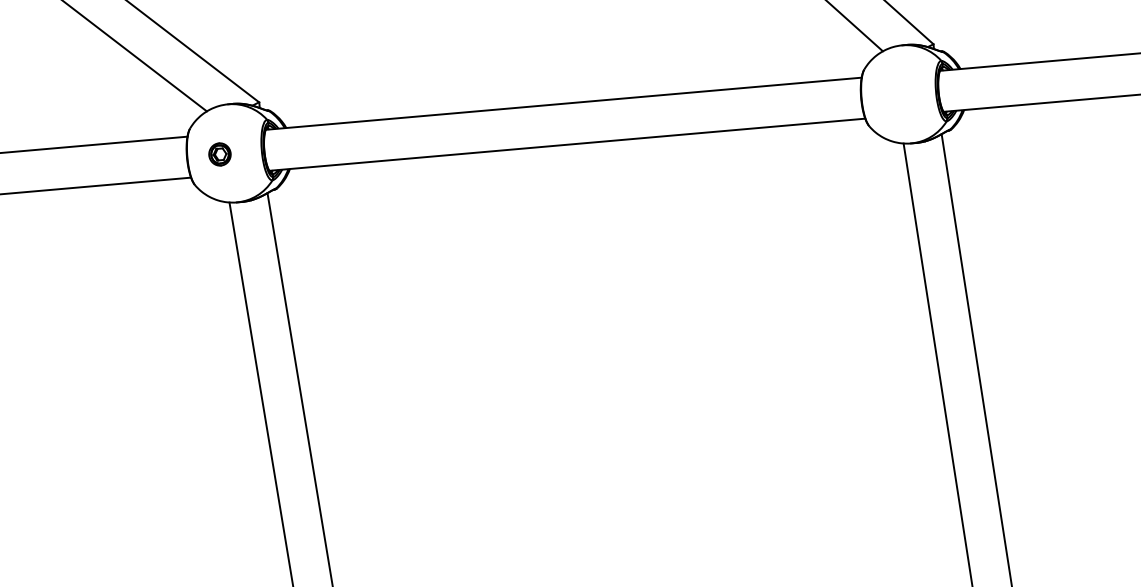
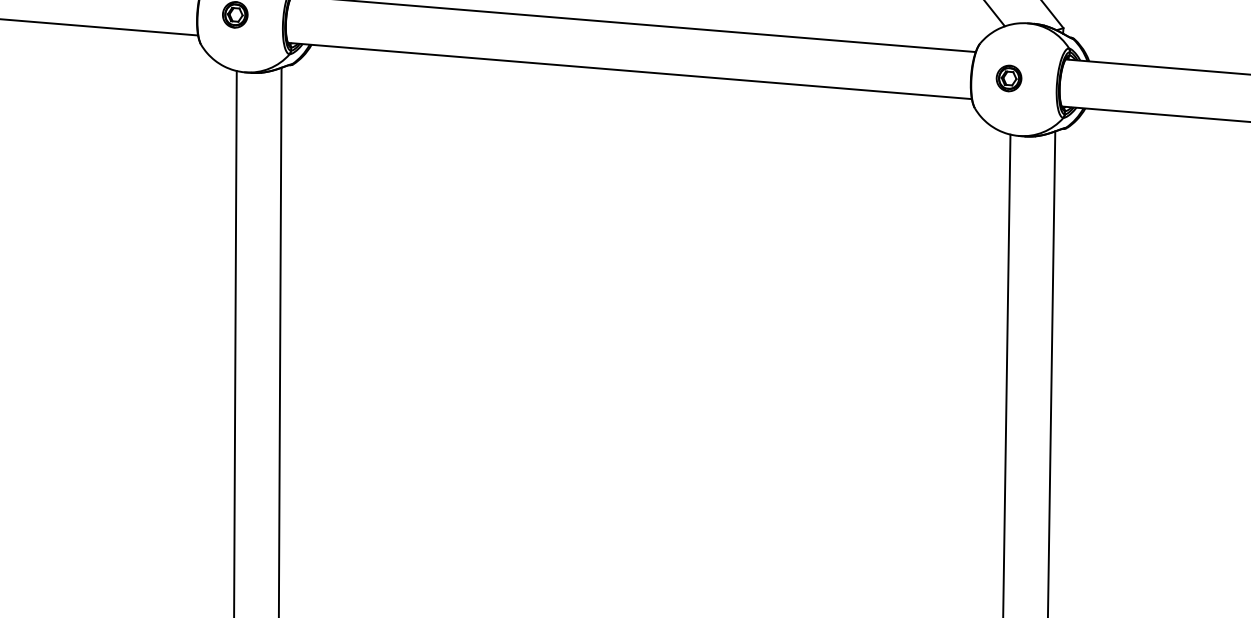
part: (893, 95) -> (1008, 78), added

